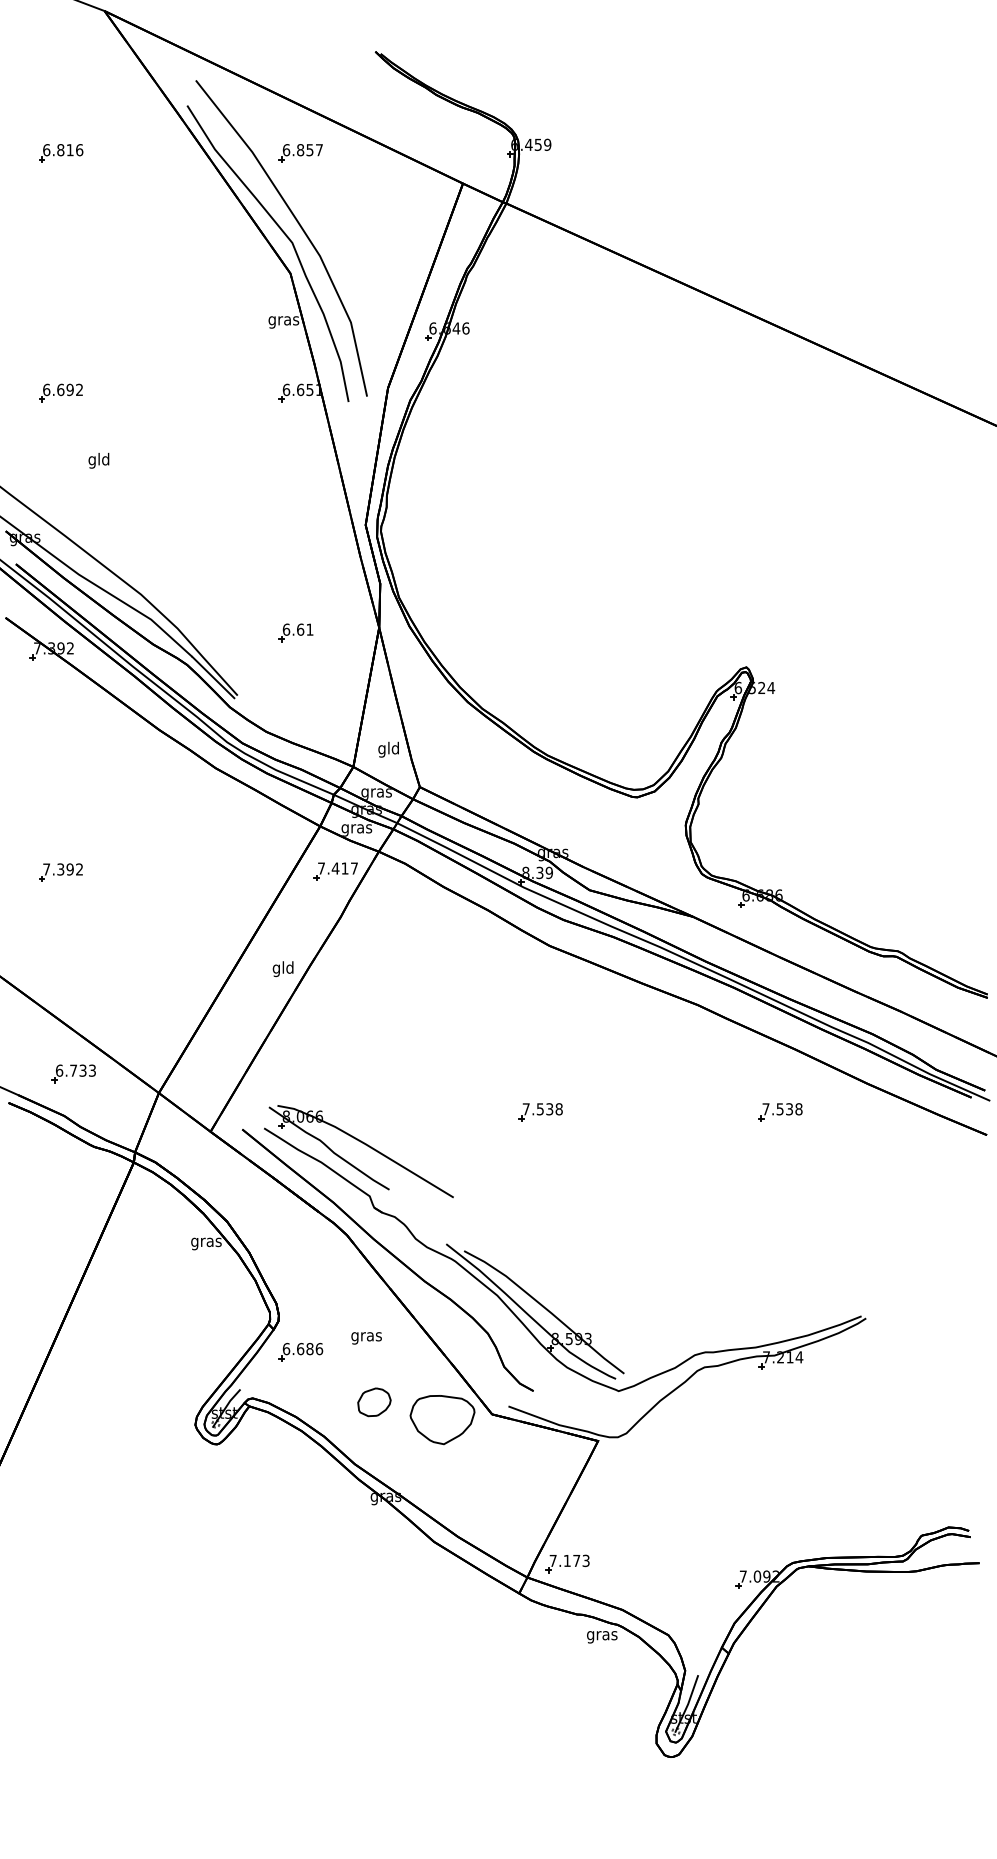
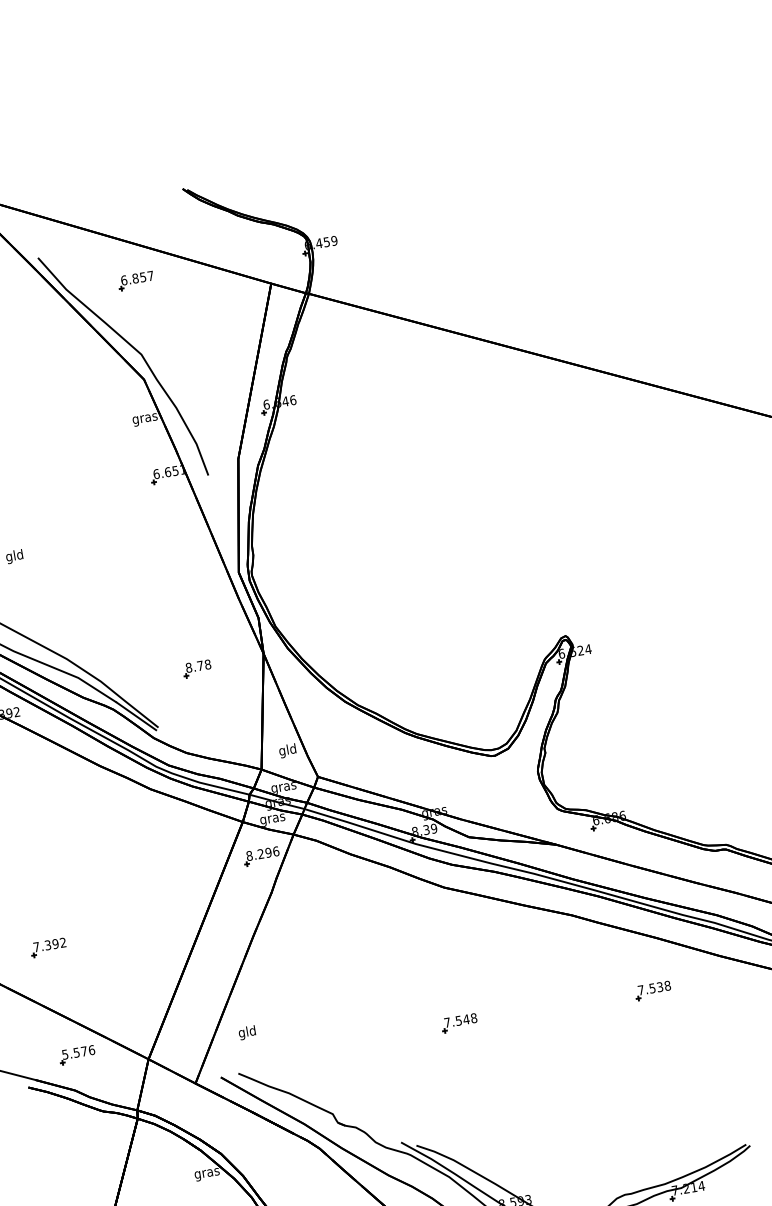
curve: (299, 226) -> (144, 340), removed
text: (297, 629) -> (197, 666), 6.61 -> 8.78
text: (338, 868) -> (263, 853), 7.417 -> 8.296
part: (60, 872) -> (48, 947), moved
text: (282, 968) -> (246, 1032), moved
text: (76, 1070) -> (78, 1052), 6.733 -> 5.576
text: (549, 1109) -> (466, 1019), 7.538 -> 7.548
part: (363, 1144) -> (320, 1073), removed

